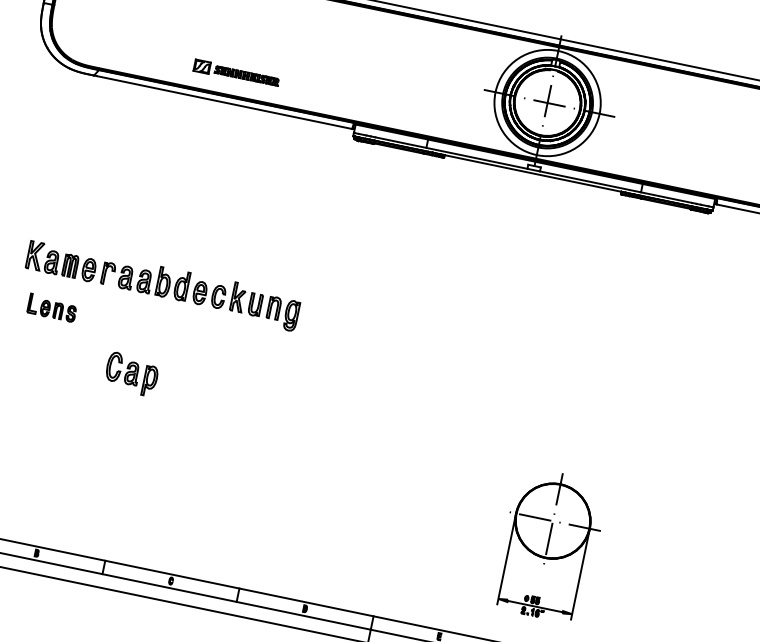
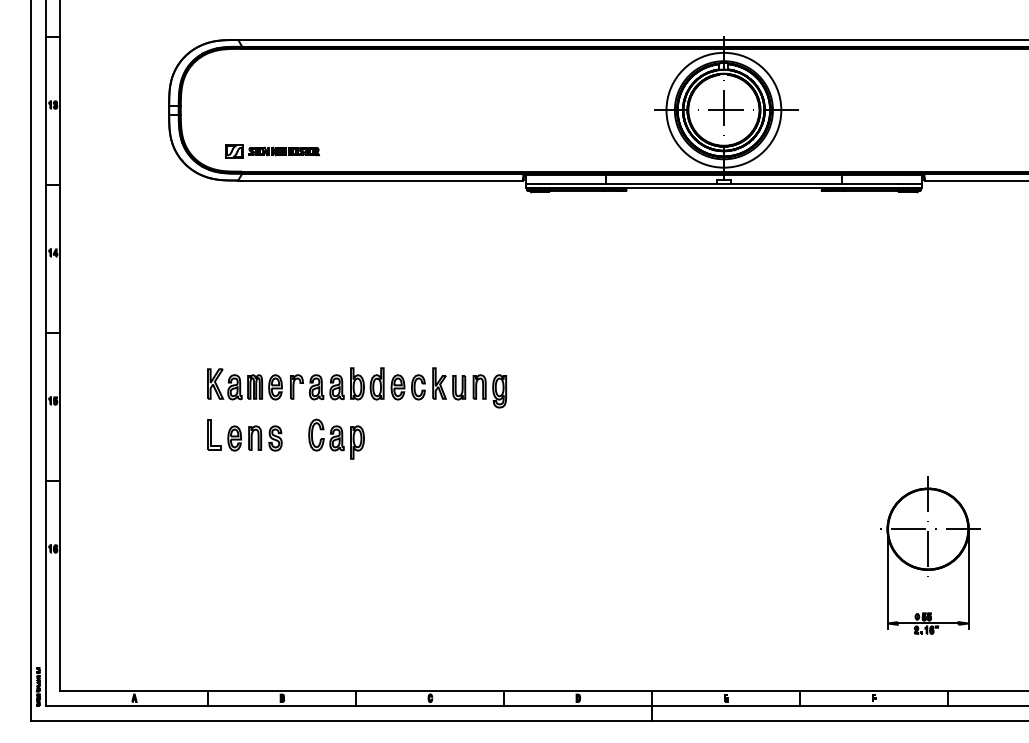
part: (236, 73) -> (272, 151), moved
part: (51, 307) -> (244, 435), size x1.43
part: (131, 373) -> (336, 438), moved
part: (550, 545) -> (930, 555), moved

